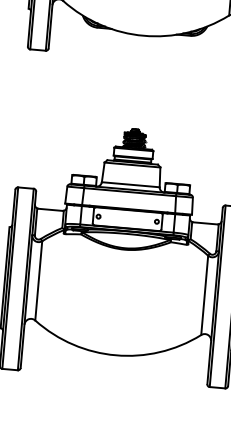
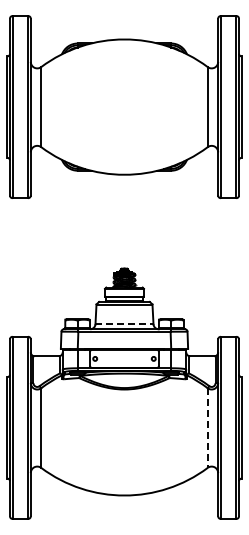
line: (130, 184) -> (124, 324), solid -> dashed
line: (204, 295) -> (207, 428), solid -> dashed

